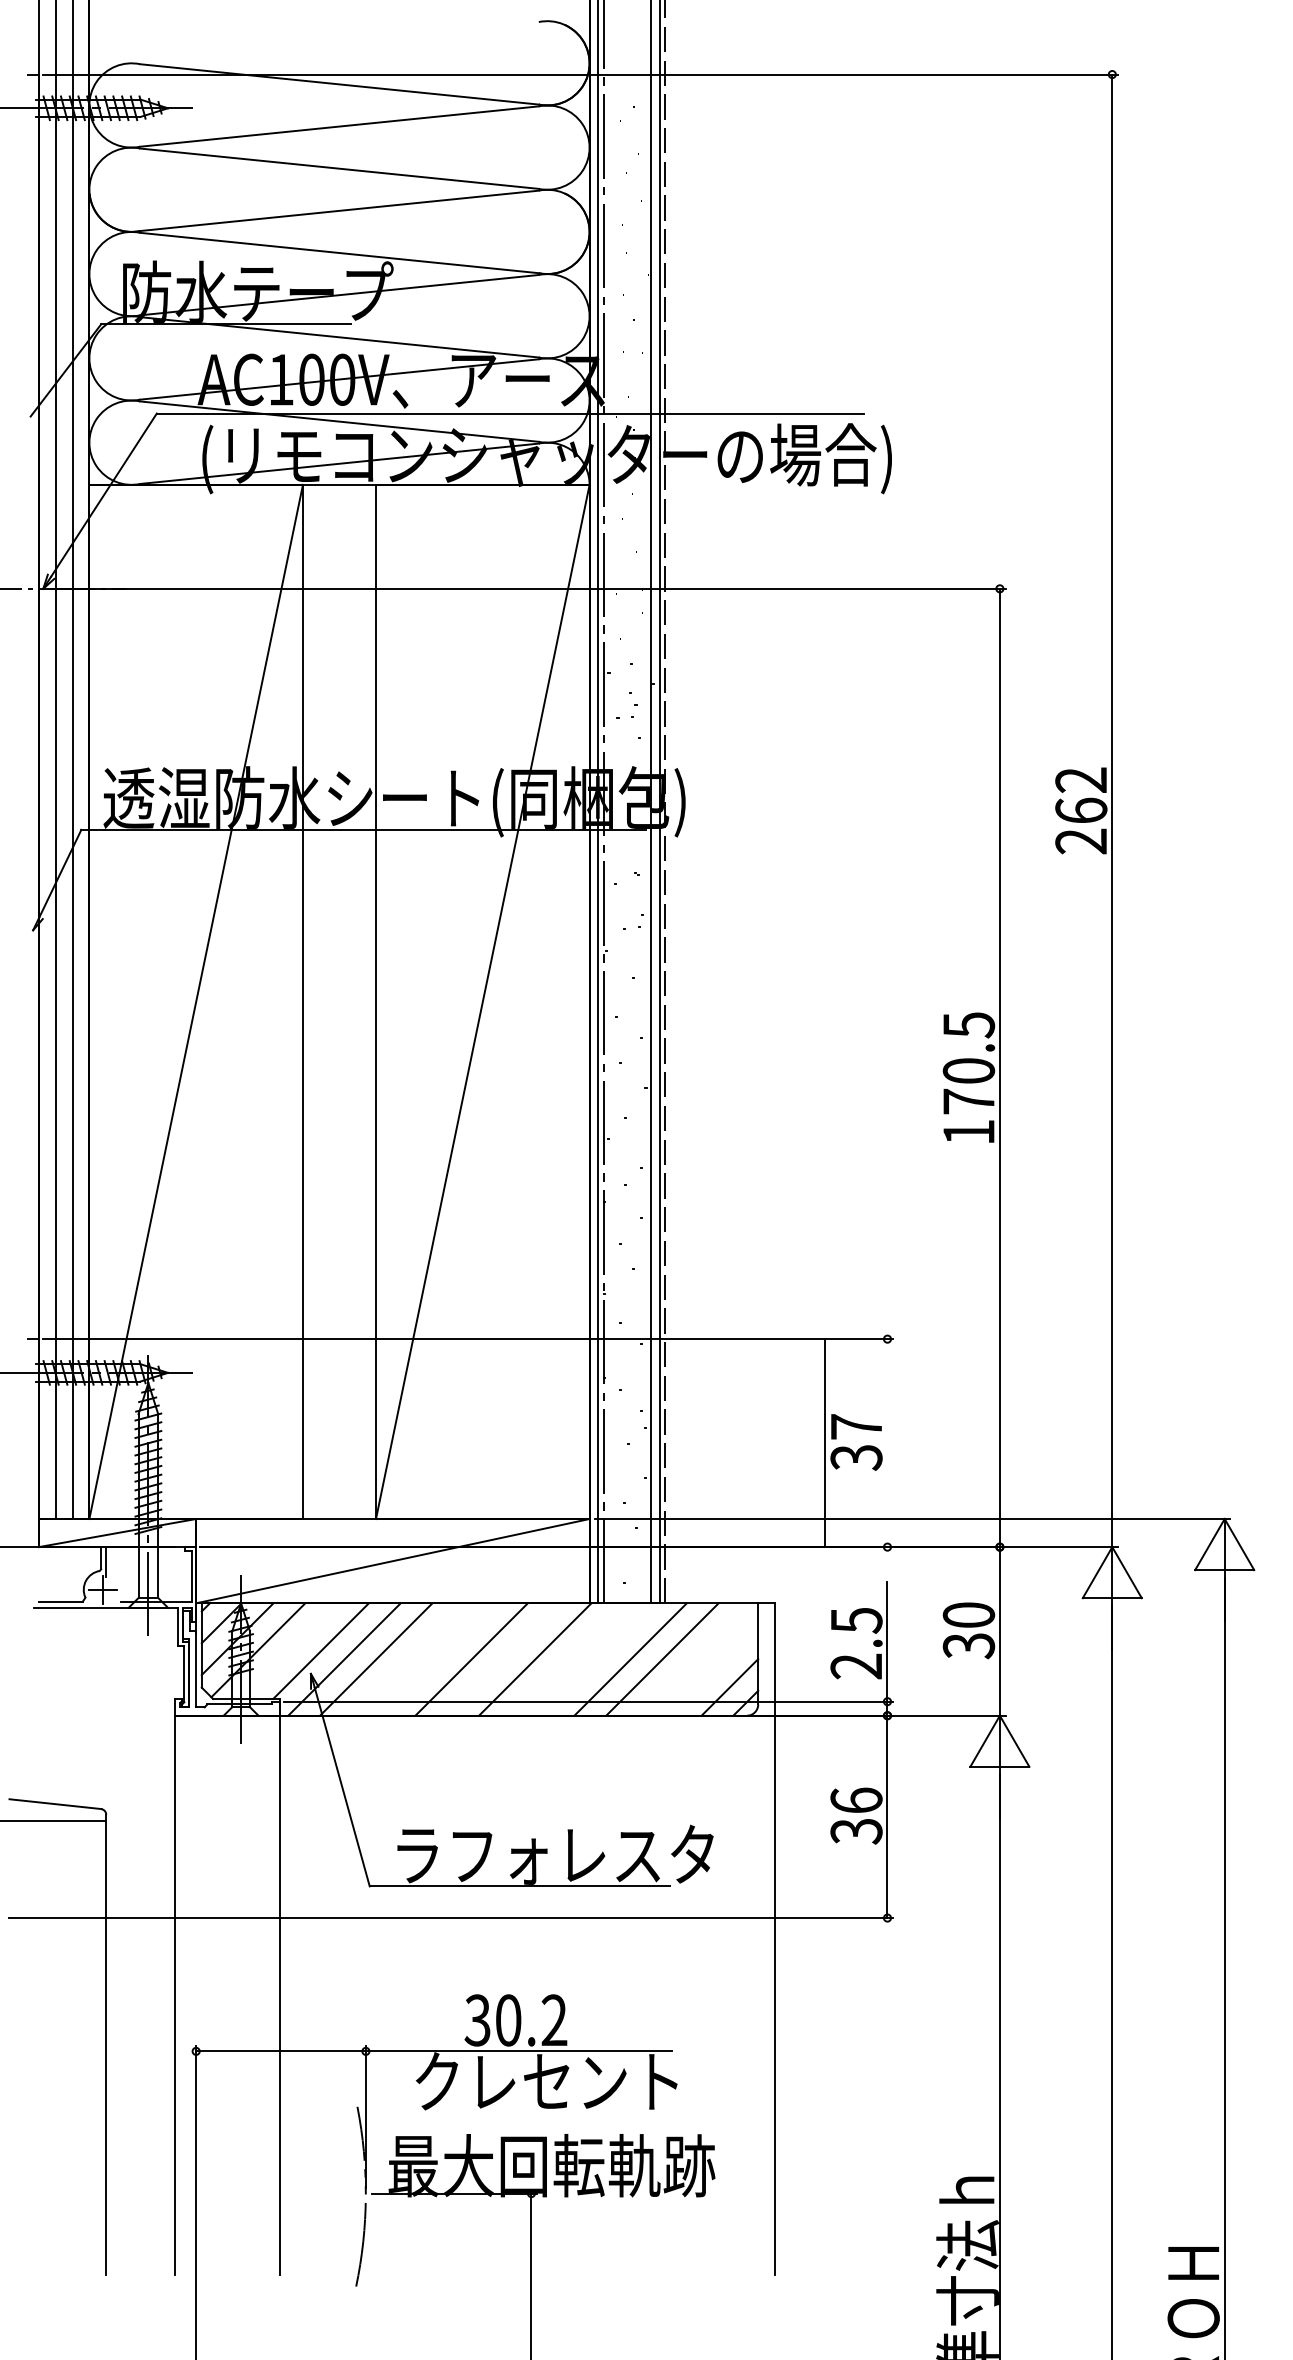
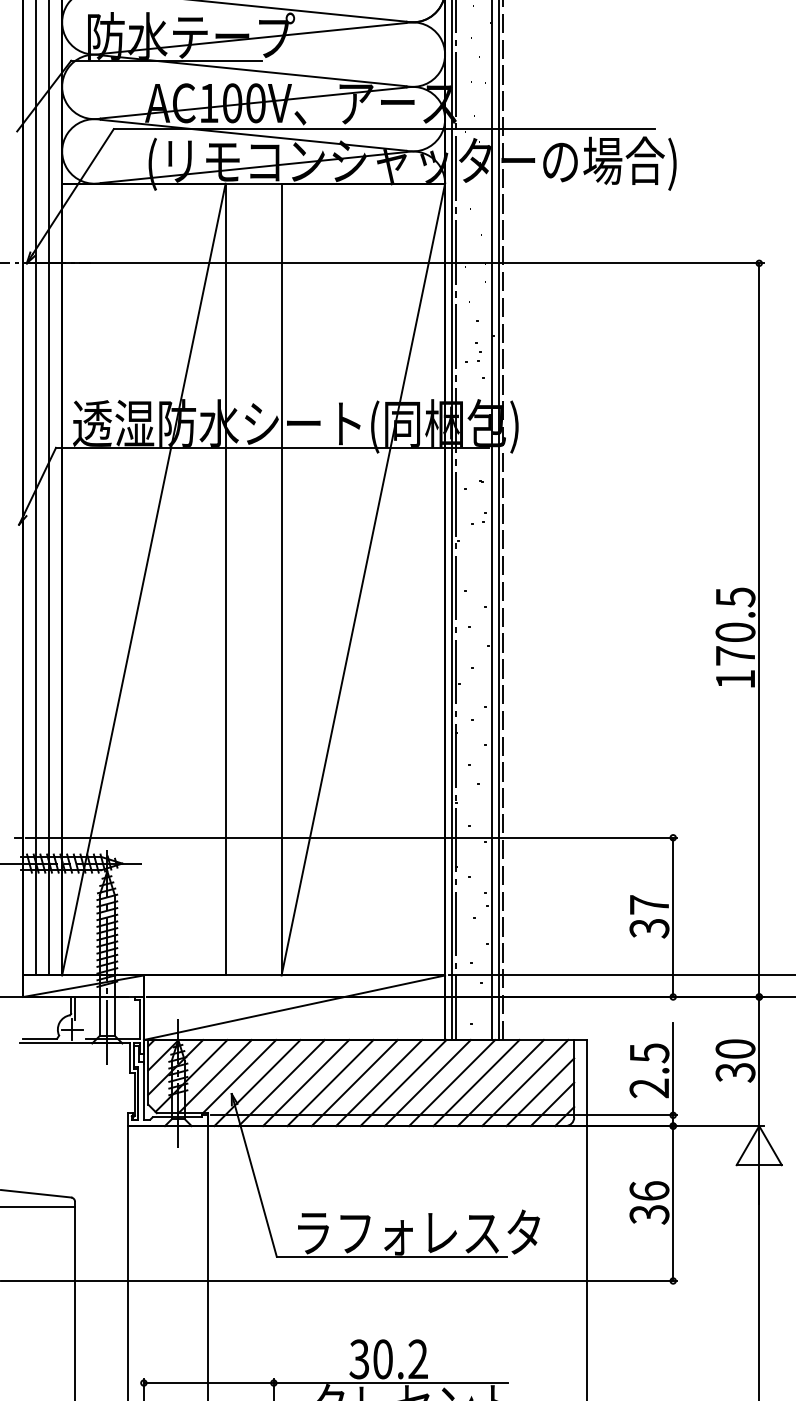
line: (825, 1443) -> (673, 917), moved
line: (289, 1650) -> (215, 1076), added
line: (407, 1659) -> (305, 1083), added
line: (439, 1659) -> (330, 1083), added
line: (503, 1659) -> (379, 1083), added
line: (566, 1659) -> (427, 1083), added
line: (598, 1659) -> (451, 1083), added
line: (693, 1659) -> (524, 1083), added
line: (713, 1671) -> (539, 1092), added

